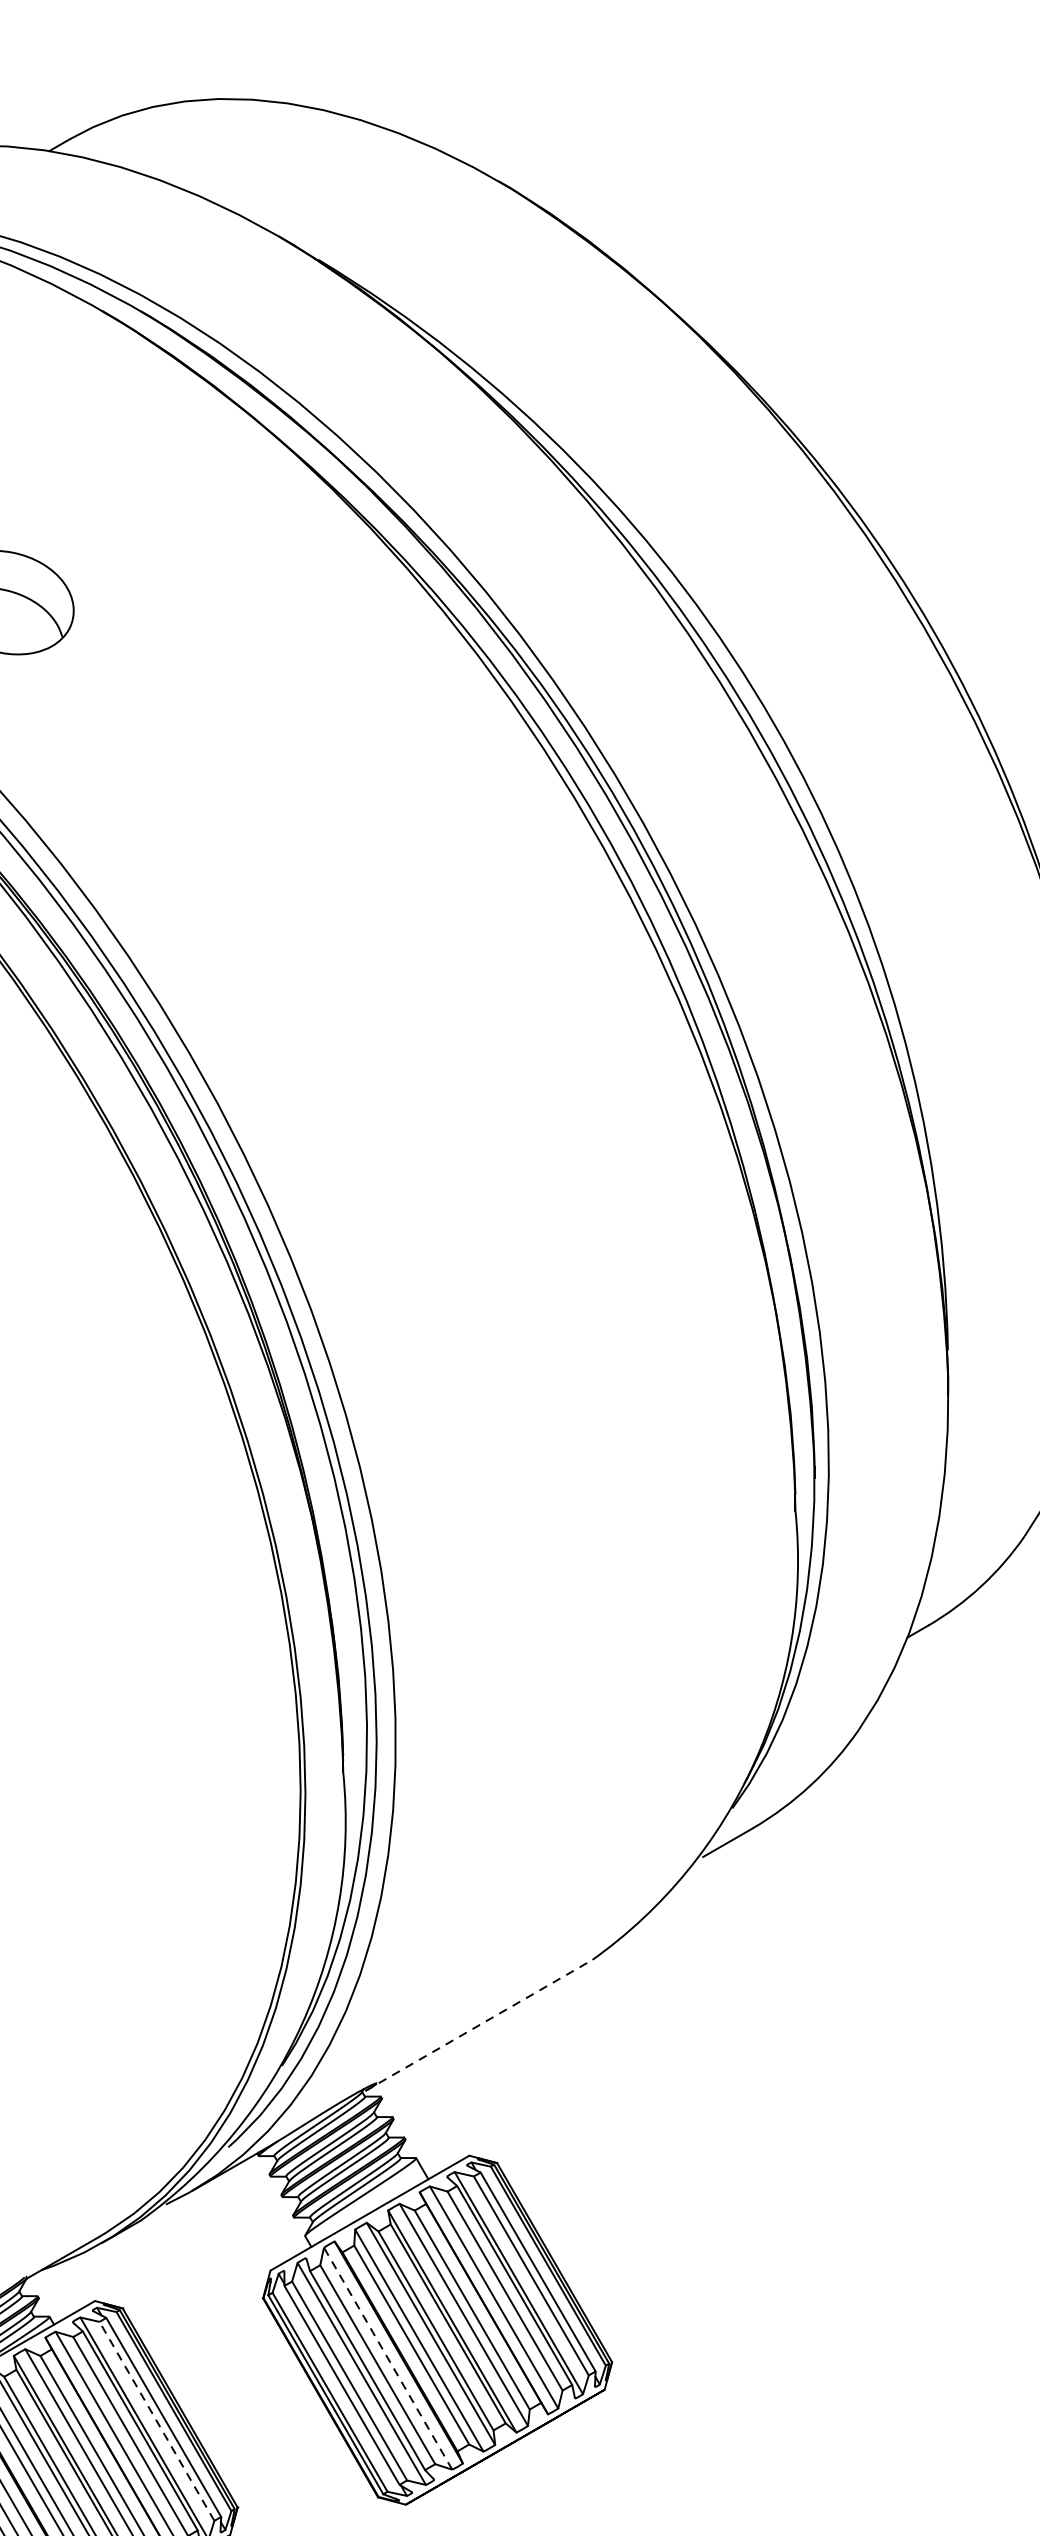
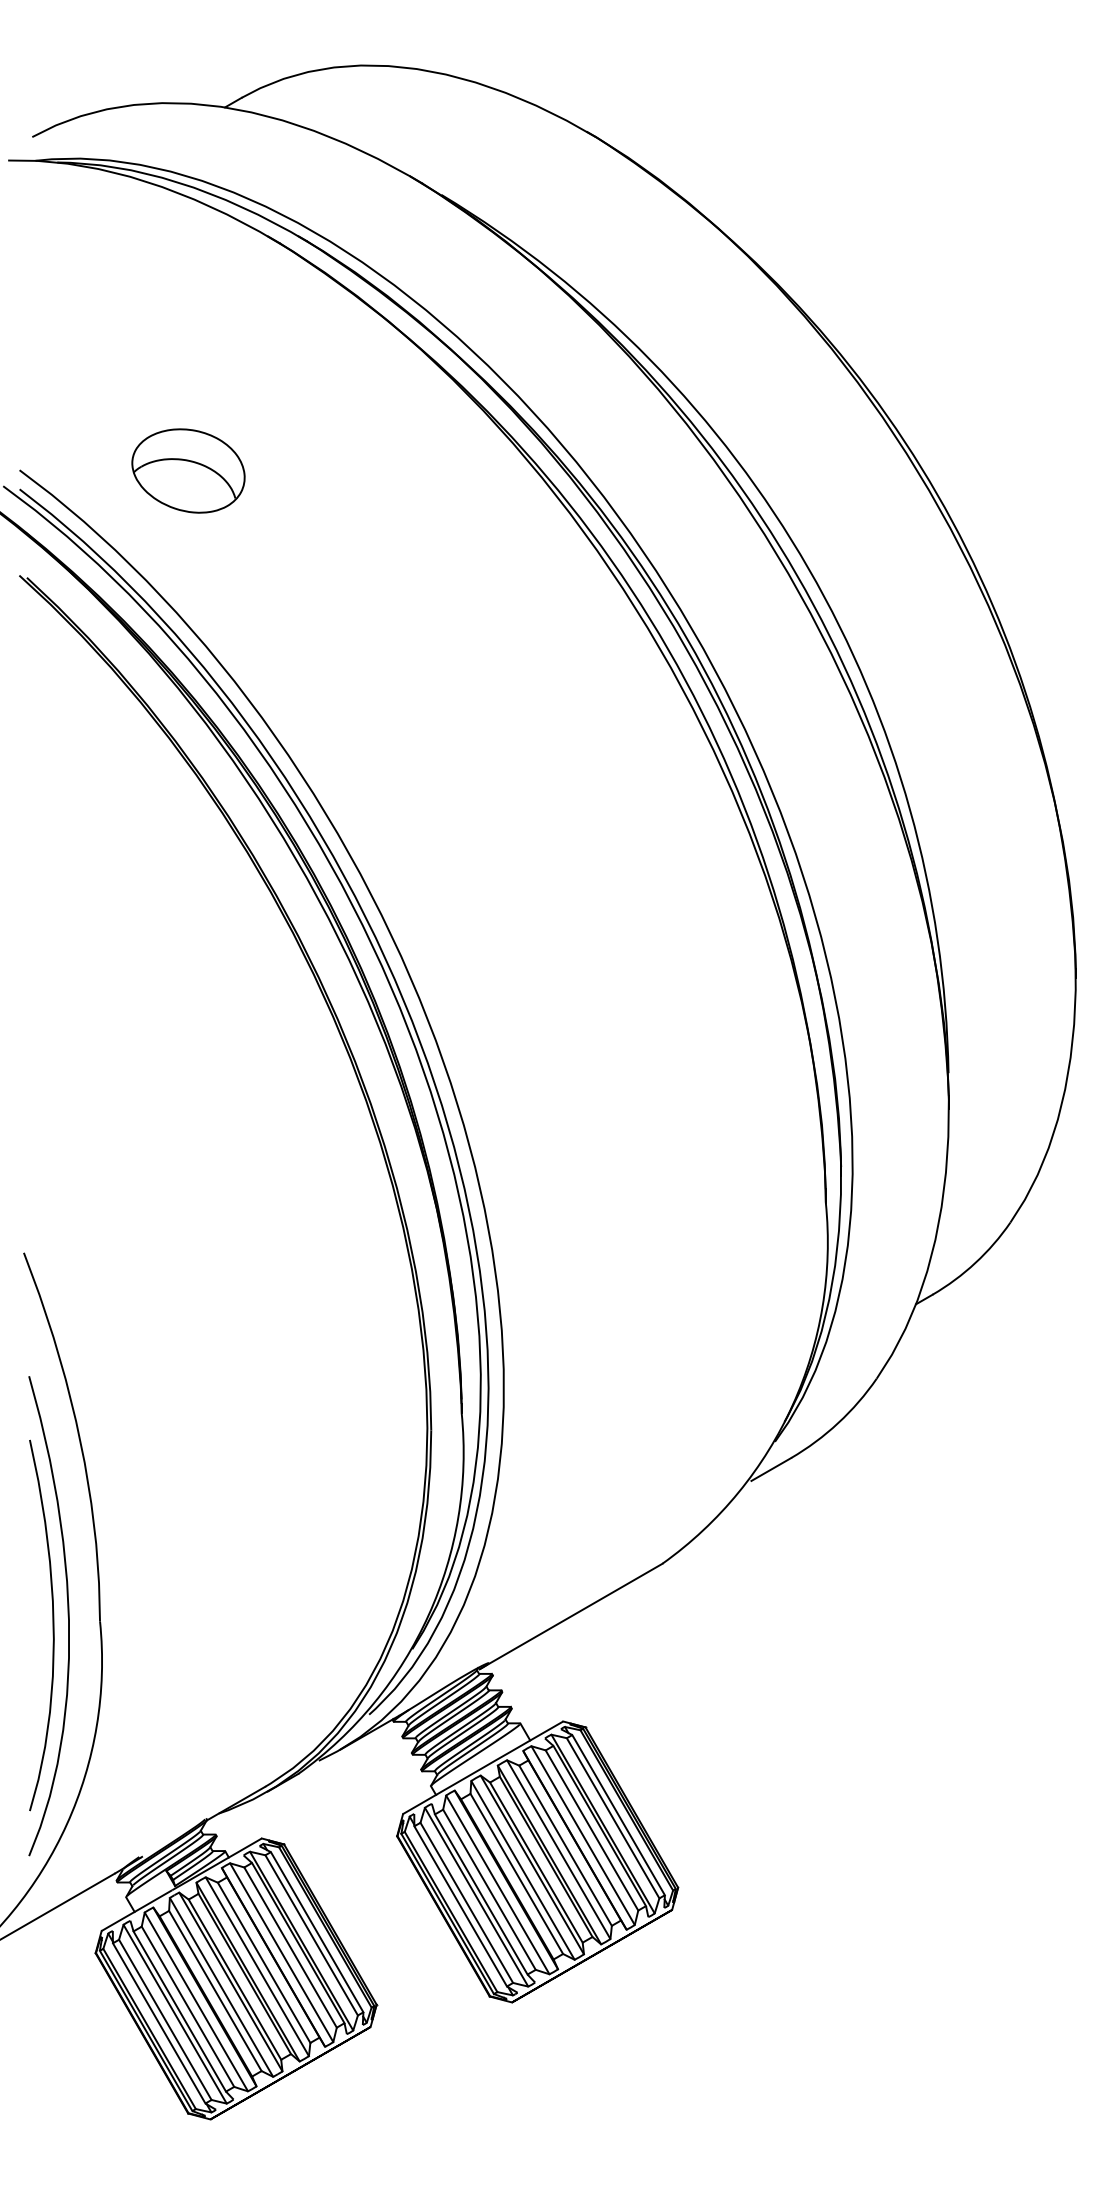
line: (478, 2025) -> (570, 1616), dashed -> solid
line: (387, 2358) -> (497, 1884), dashed -> solid
line: (156, 2420) -> (311, 1934), dashed -> solid

